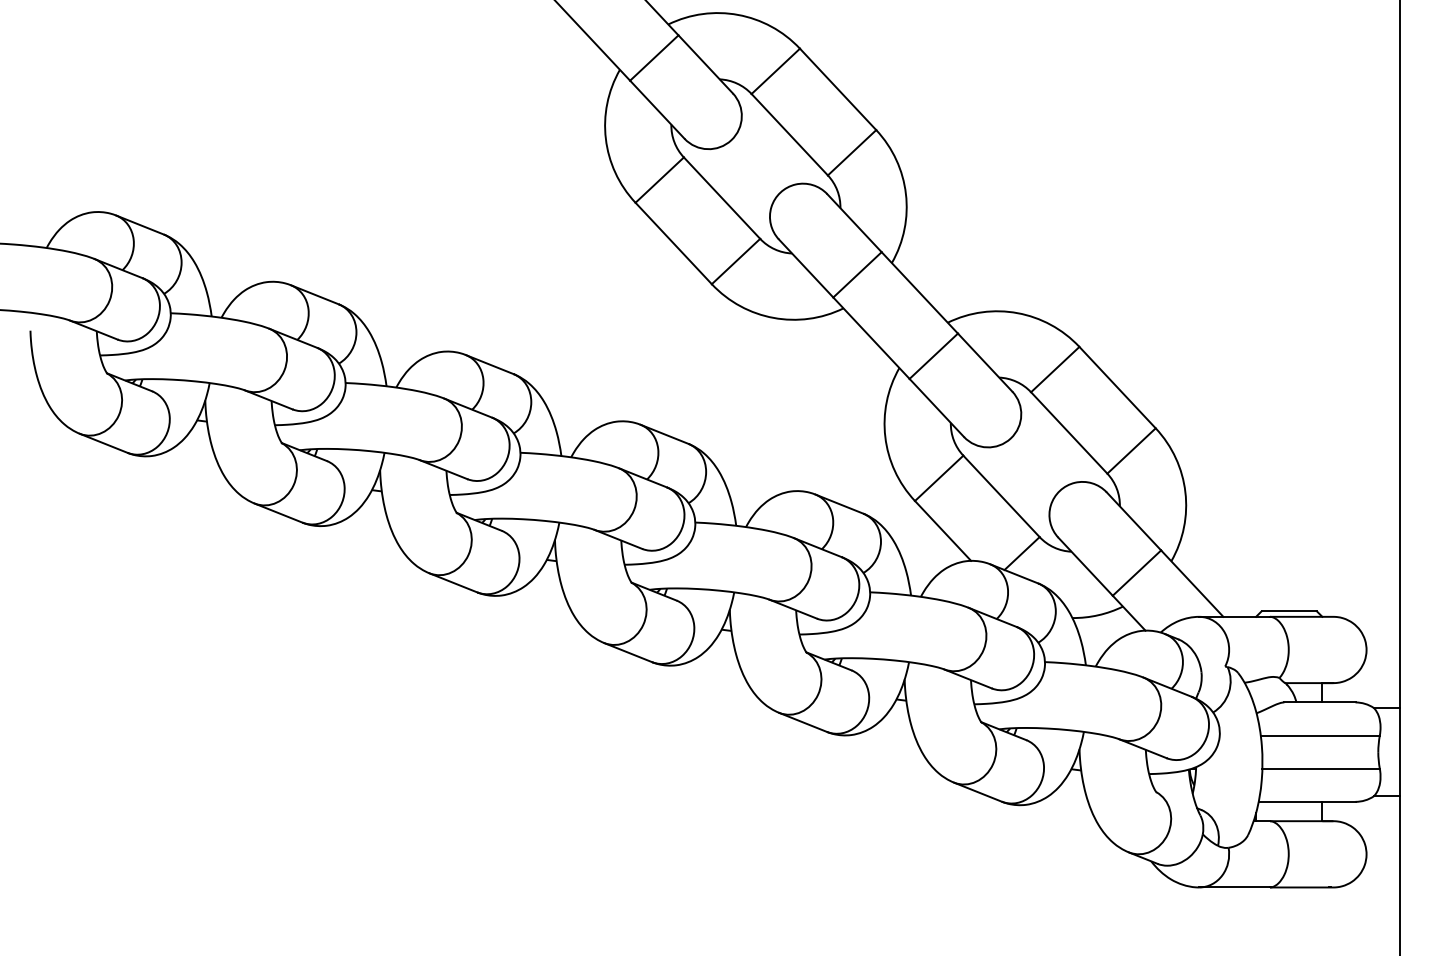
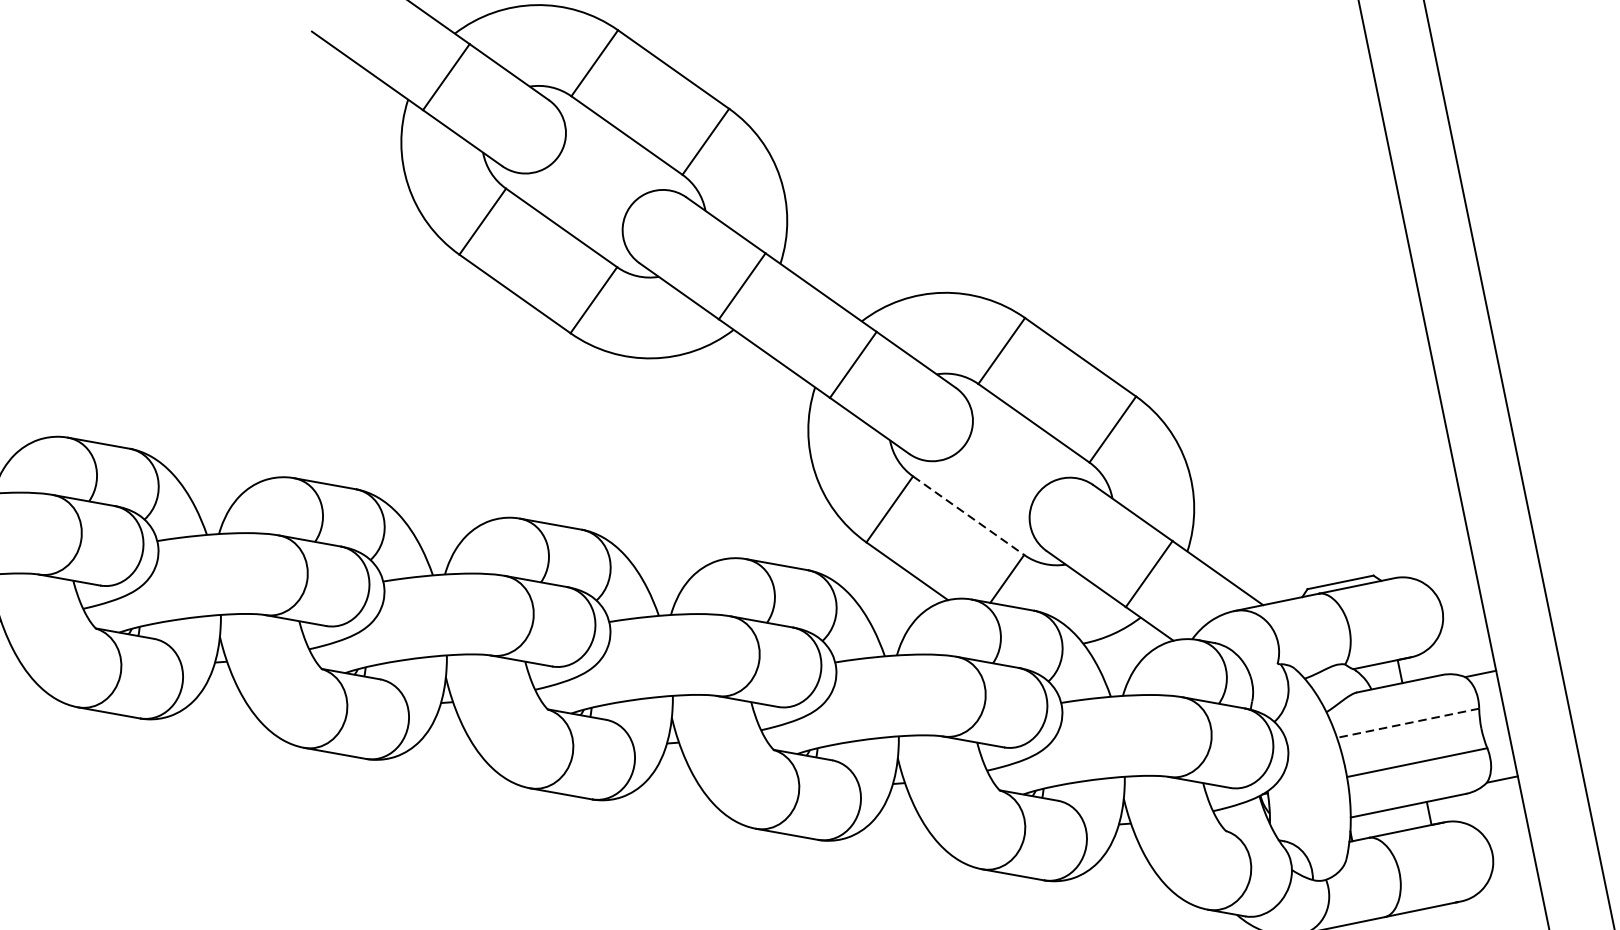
line: (1001, 496) -> (968, 515), solid -> dashed
line: (1320, 735) -> (1408, 723), solid -> dashed

